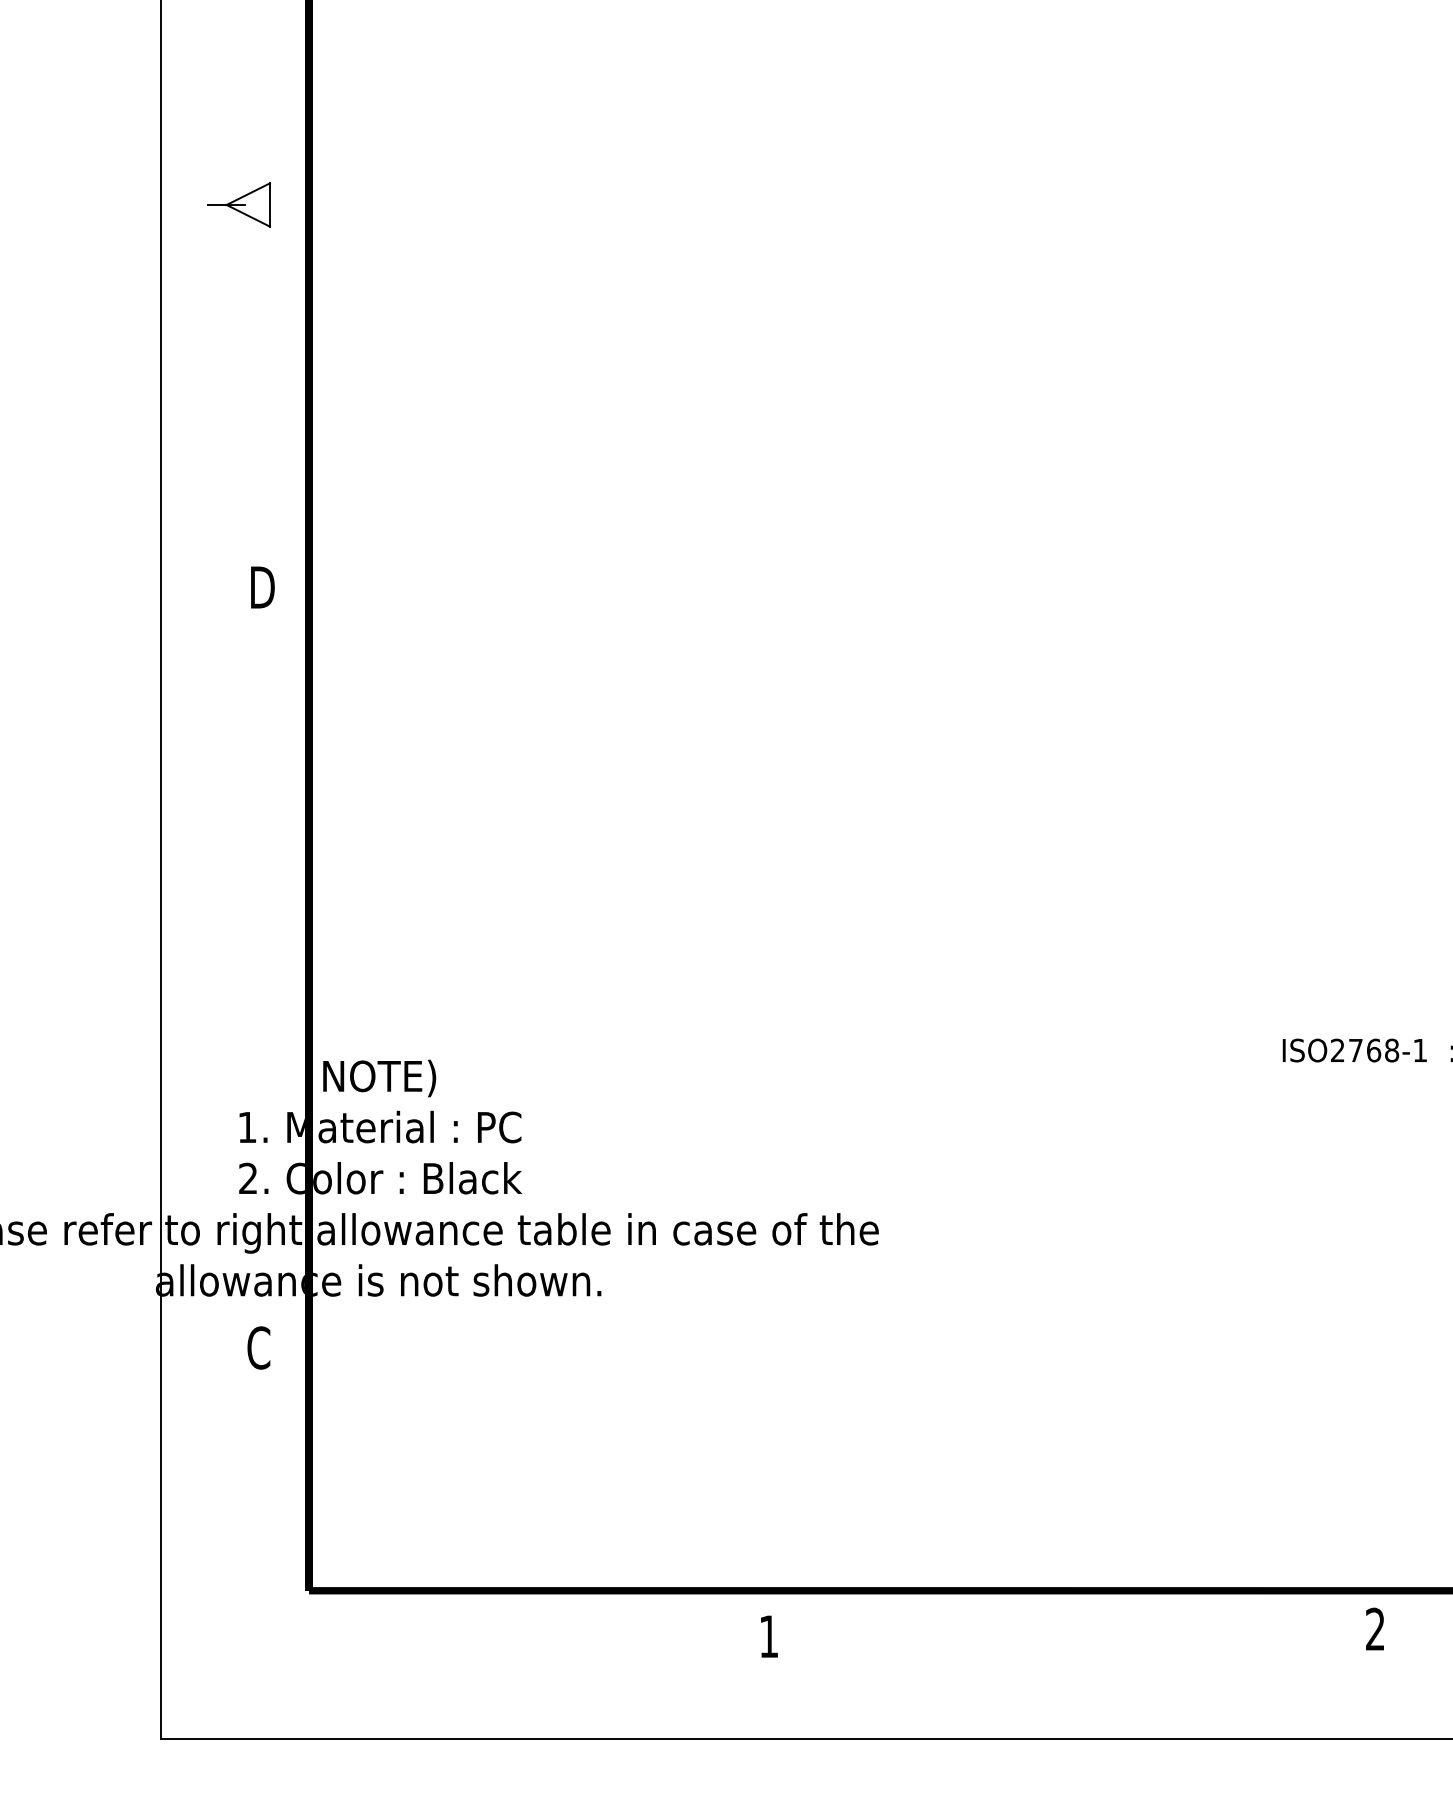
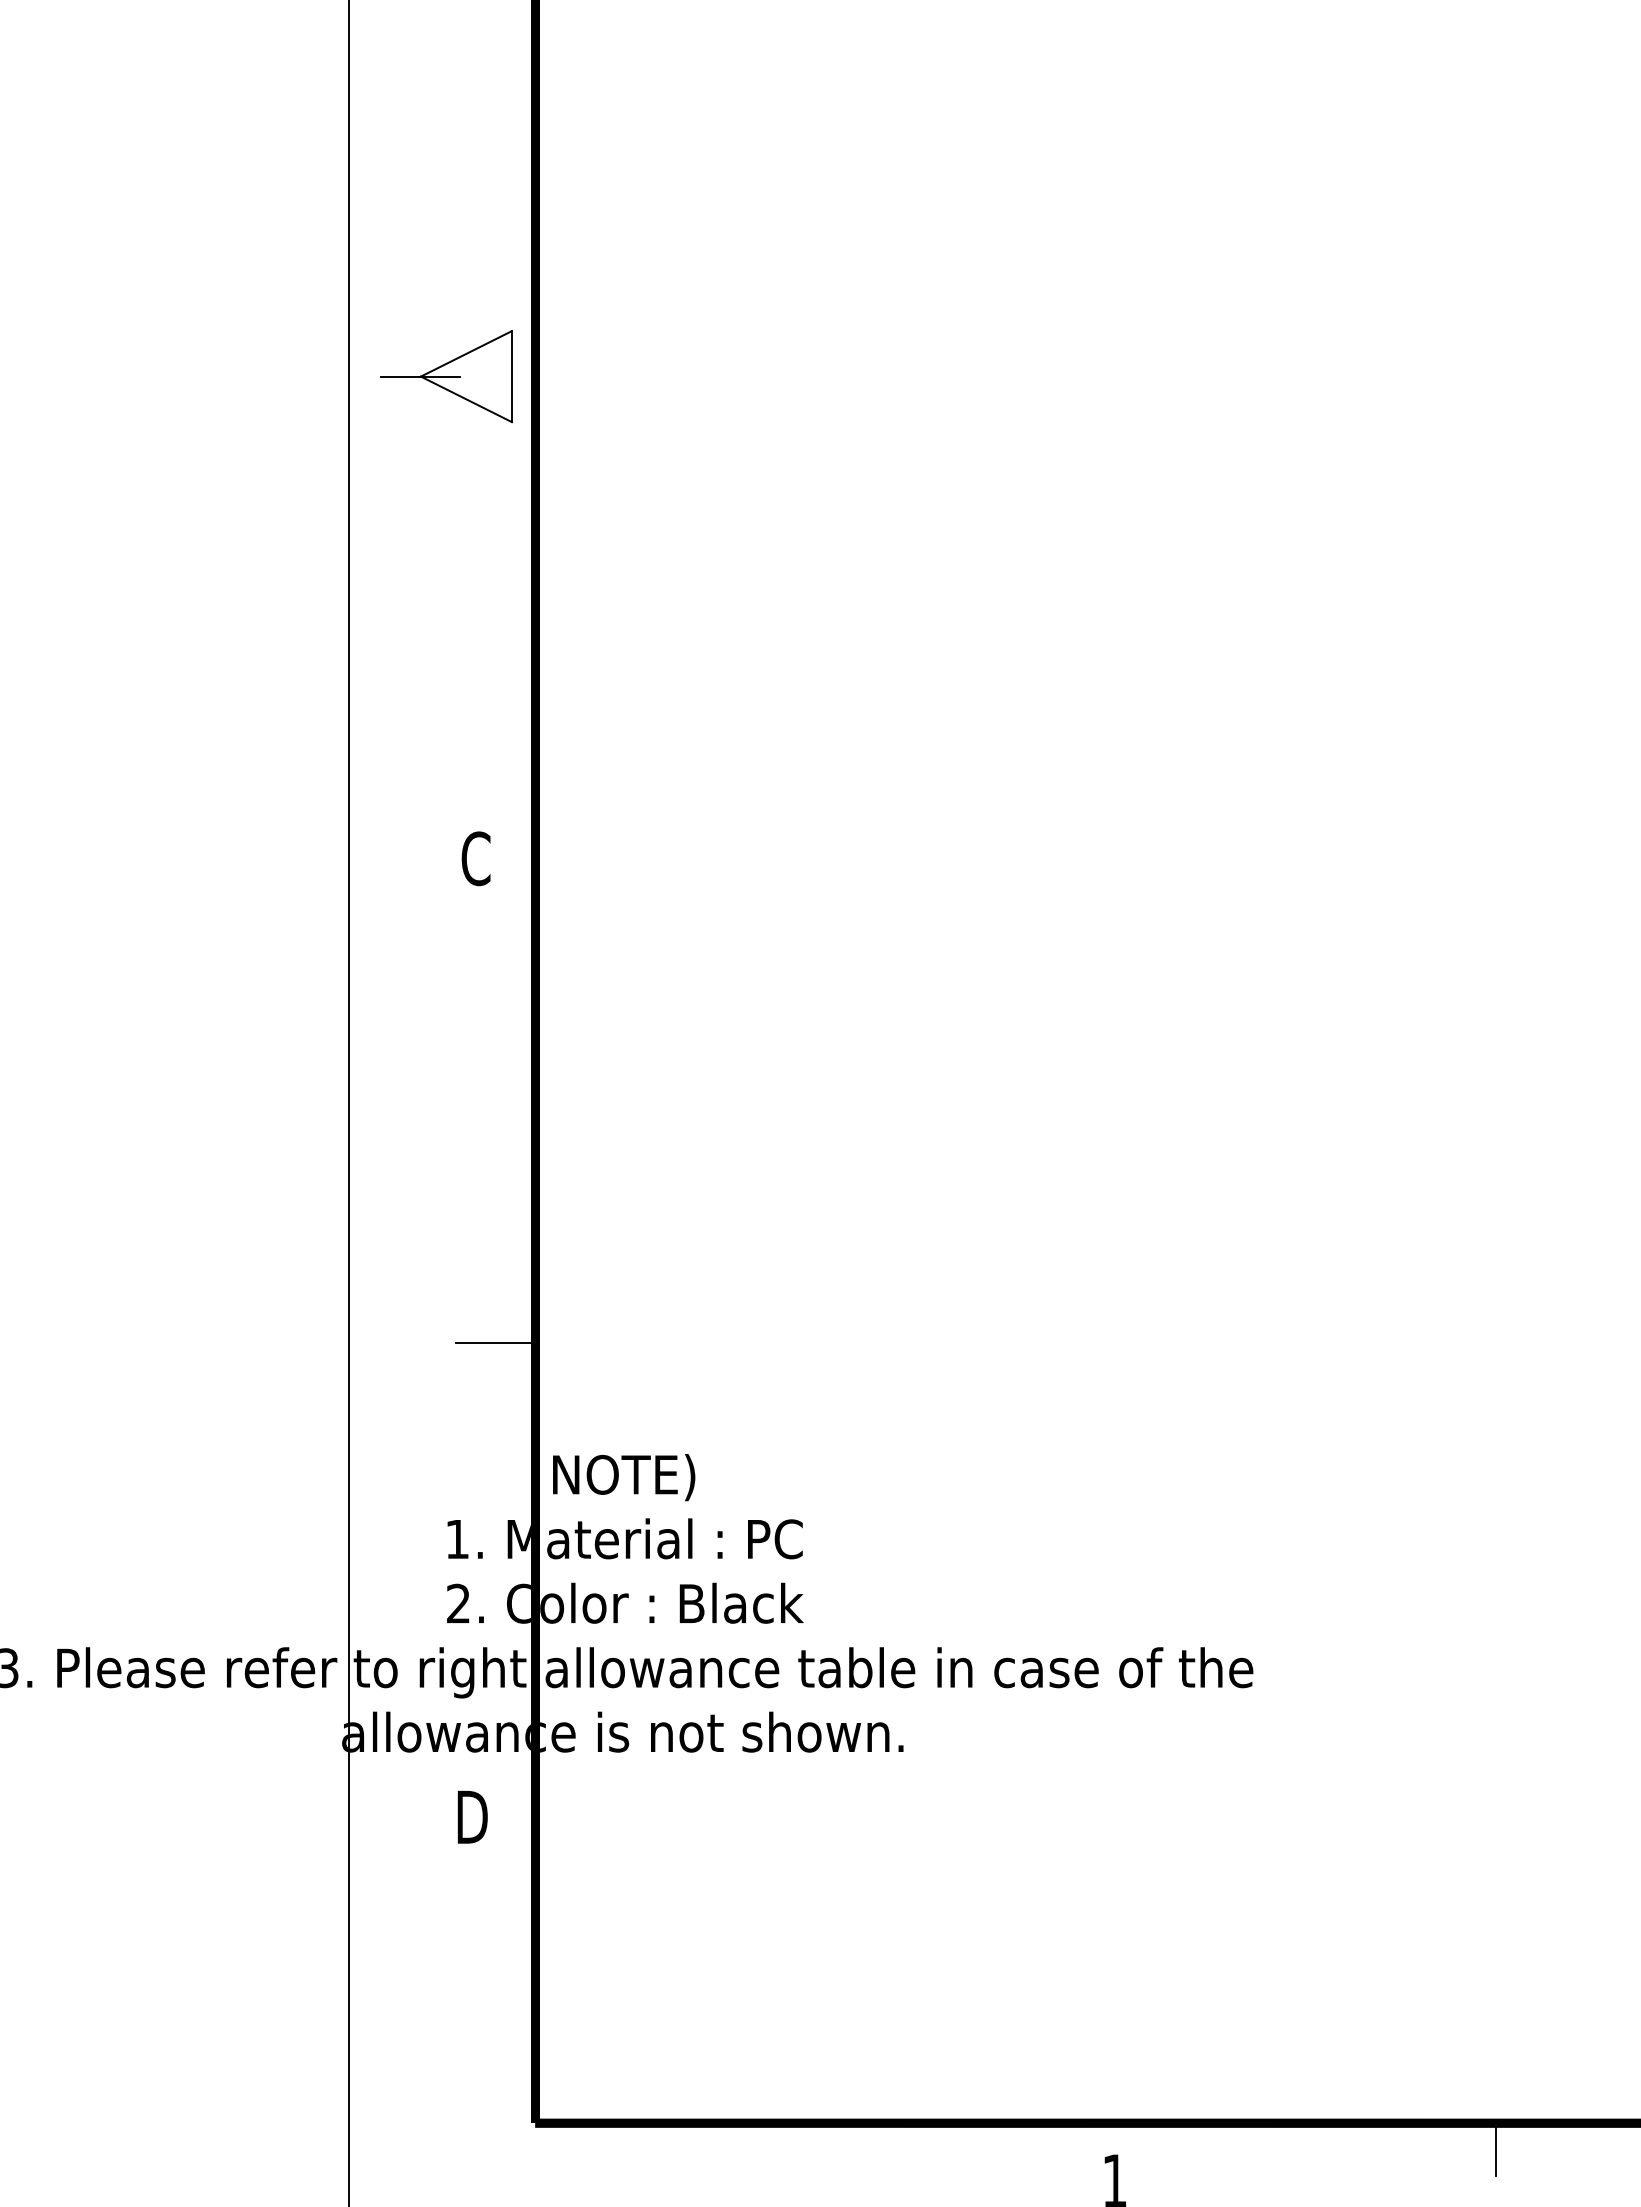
part: (238, 204) -> (446, 375), size x1.67
text: (262, 587) -> (476, 858), D -> C
line: (277, 971) -> (495, 1342), added
text: (259, 1347) -> (472, 1816), C -> D
line: (1071, 1611) -> (1496, 2149), added

